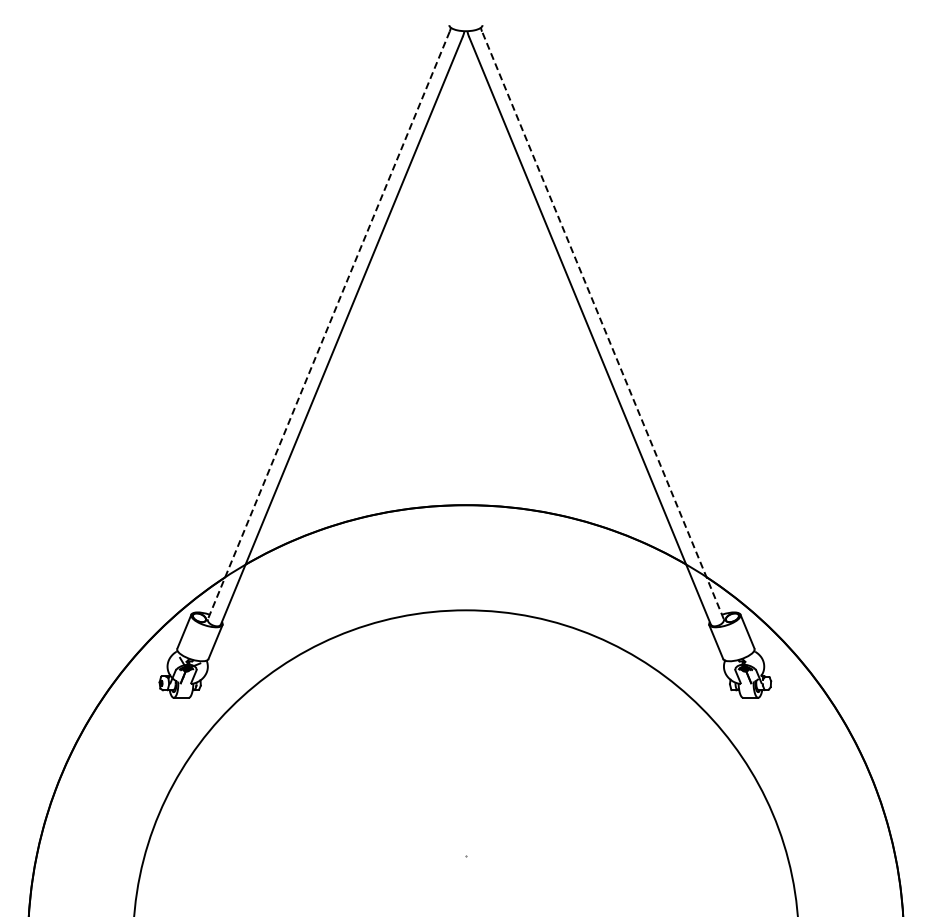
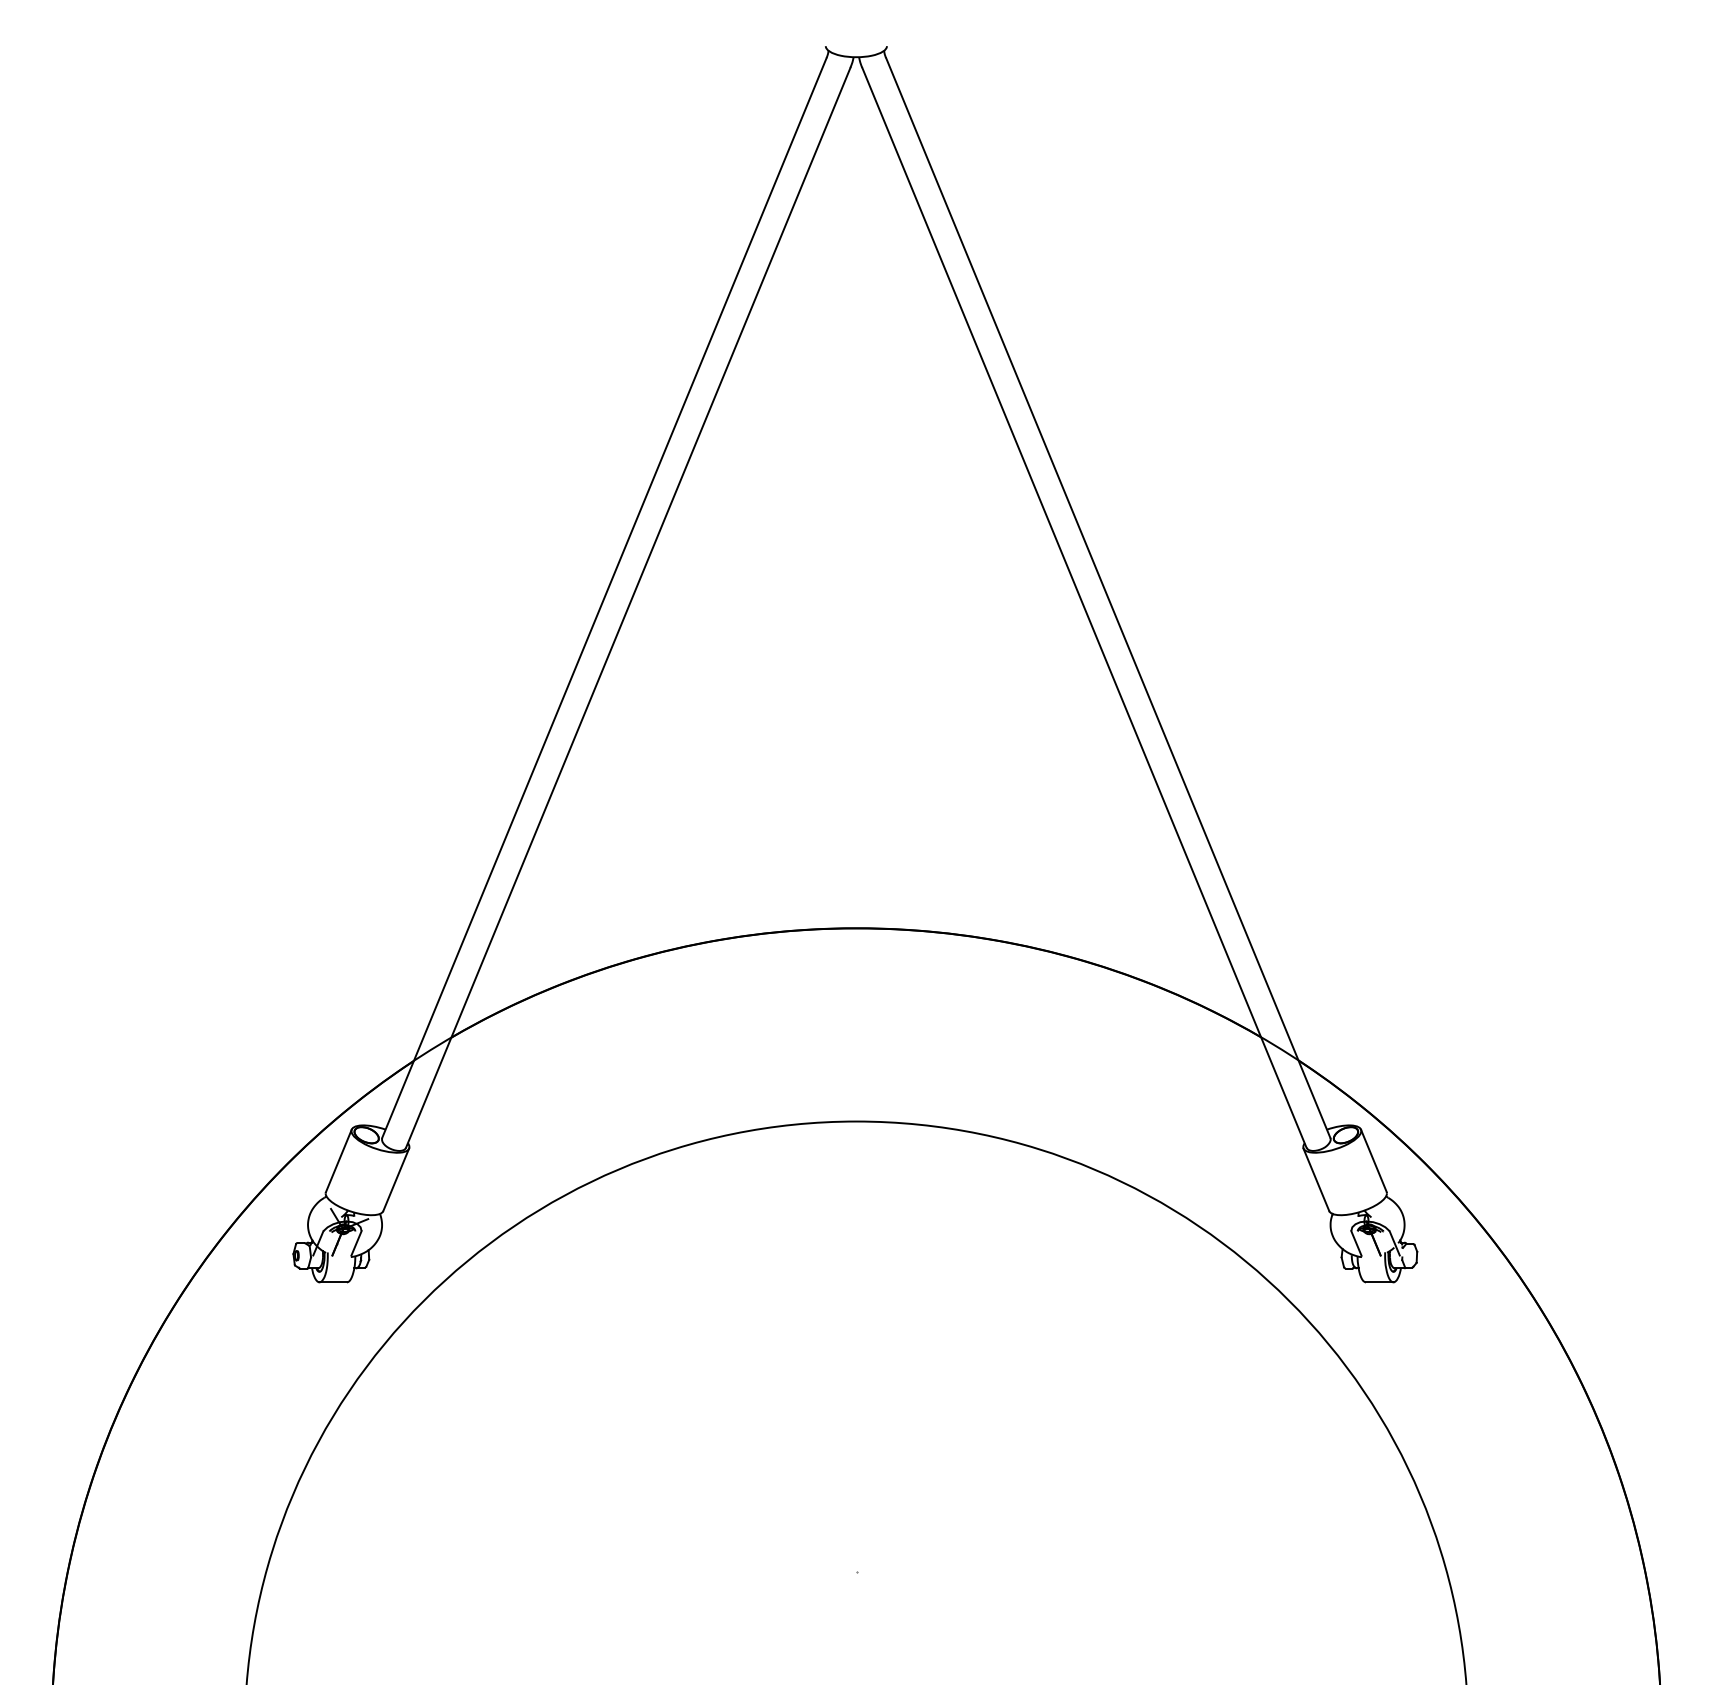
line: (328, 325) -> (603, 598), dashed -> solid
line: (602, 325) -> (1107, 598), dashed -> solid

